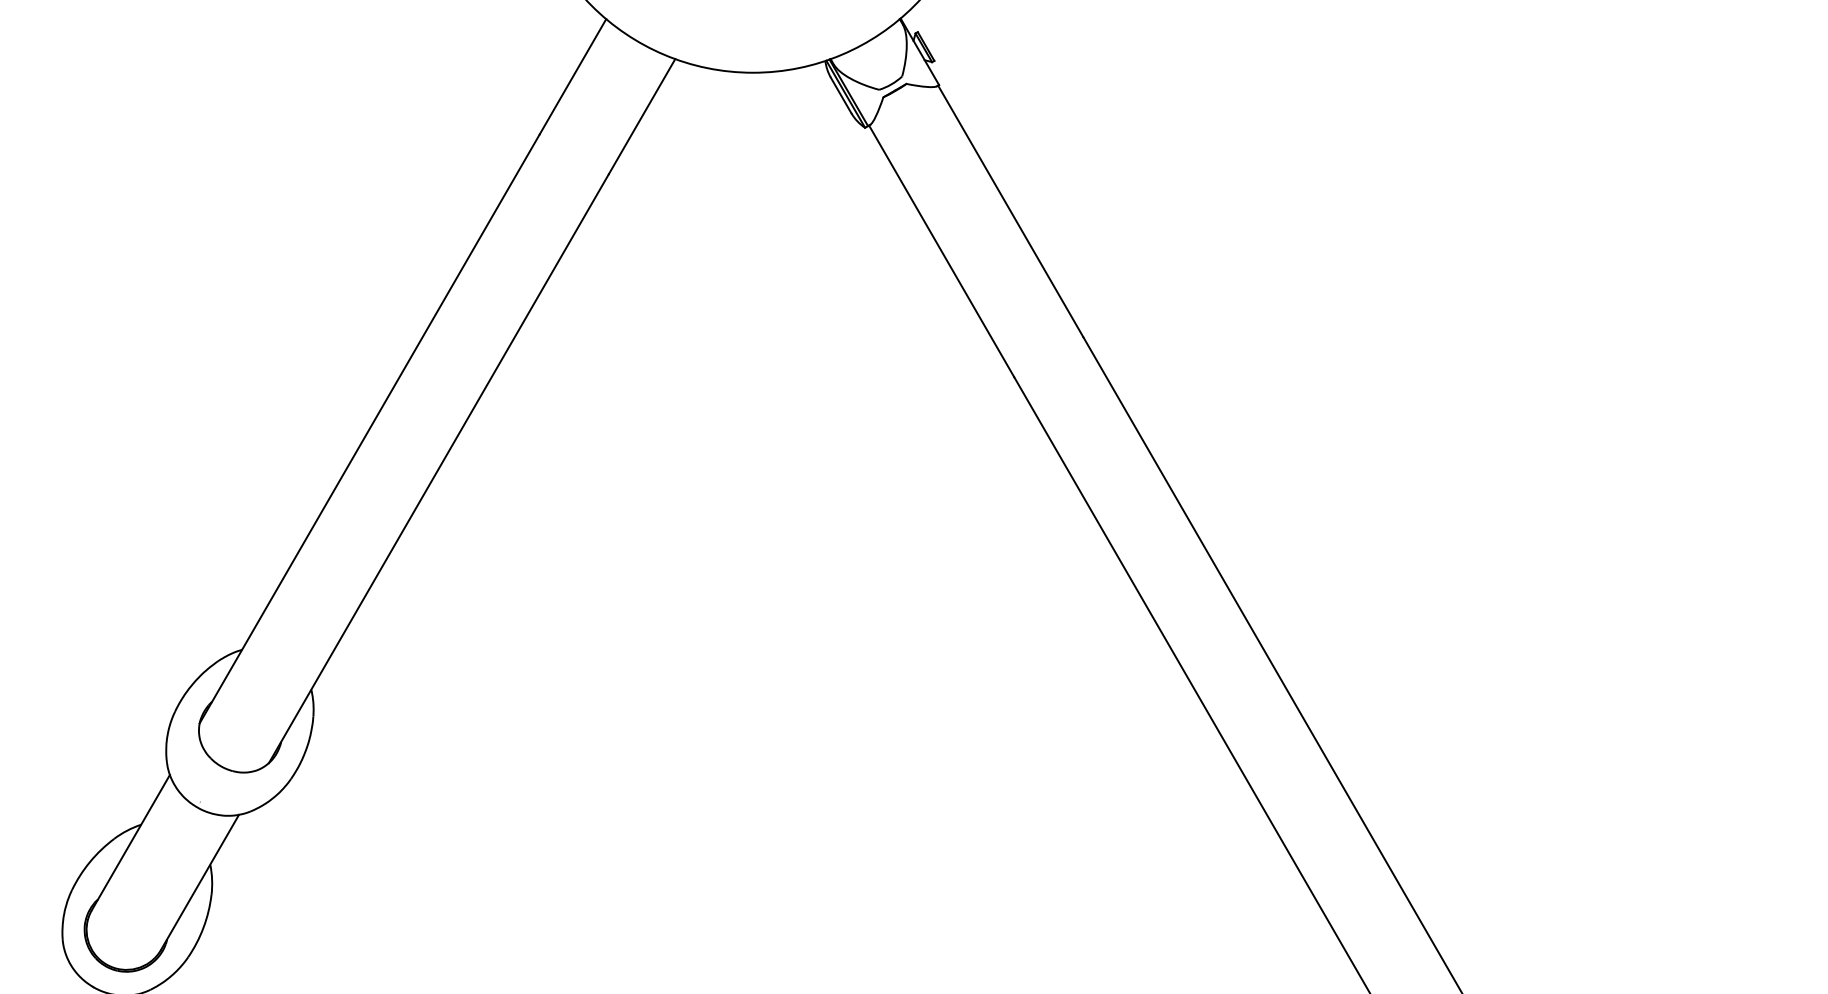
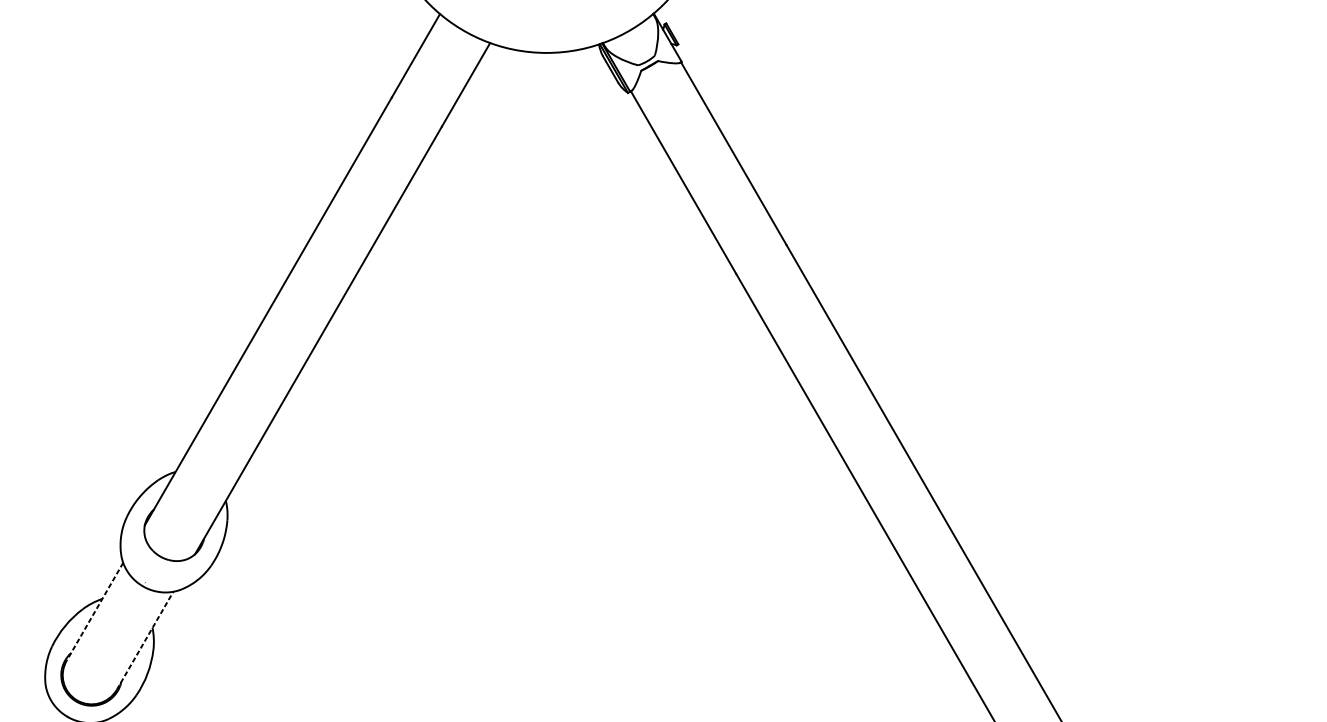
line: (130, 842) -> (94, 611), solid -> dashed
line: (200, 882) -> (145, 640), solid -> dashed

